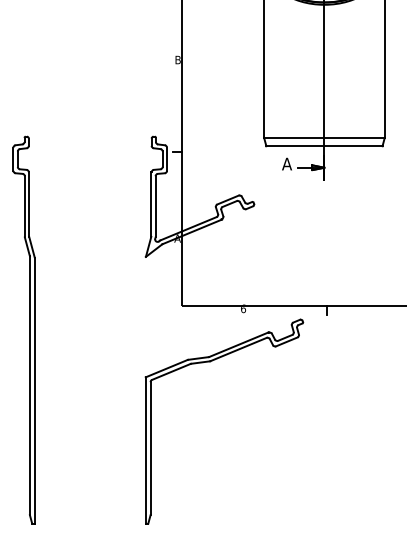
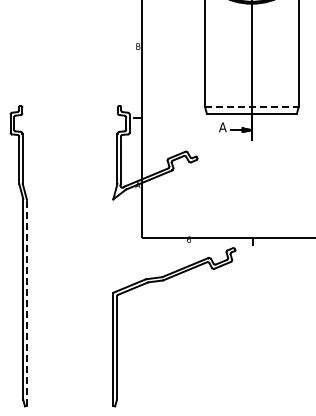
line: (323, 137) -> (251, 106), solid -> dashed
line: (35, 389) -> (27, 302), solid -> dashed

